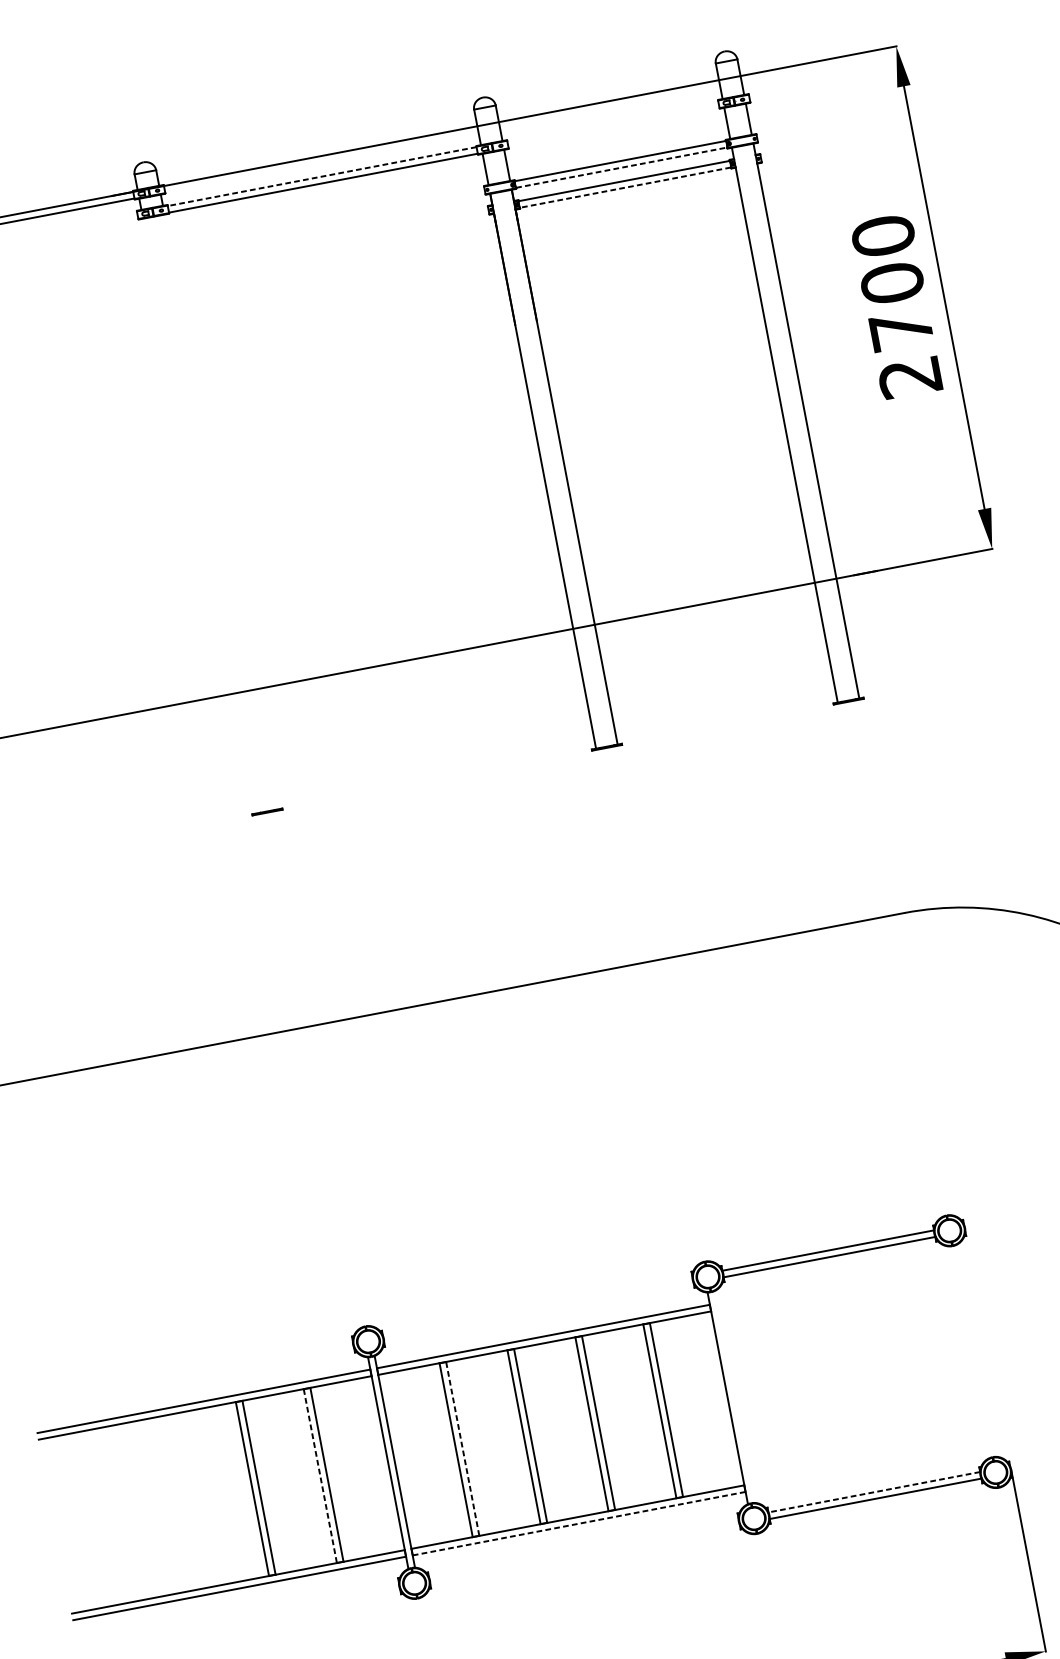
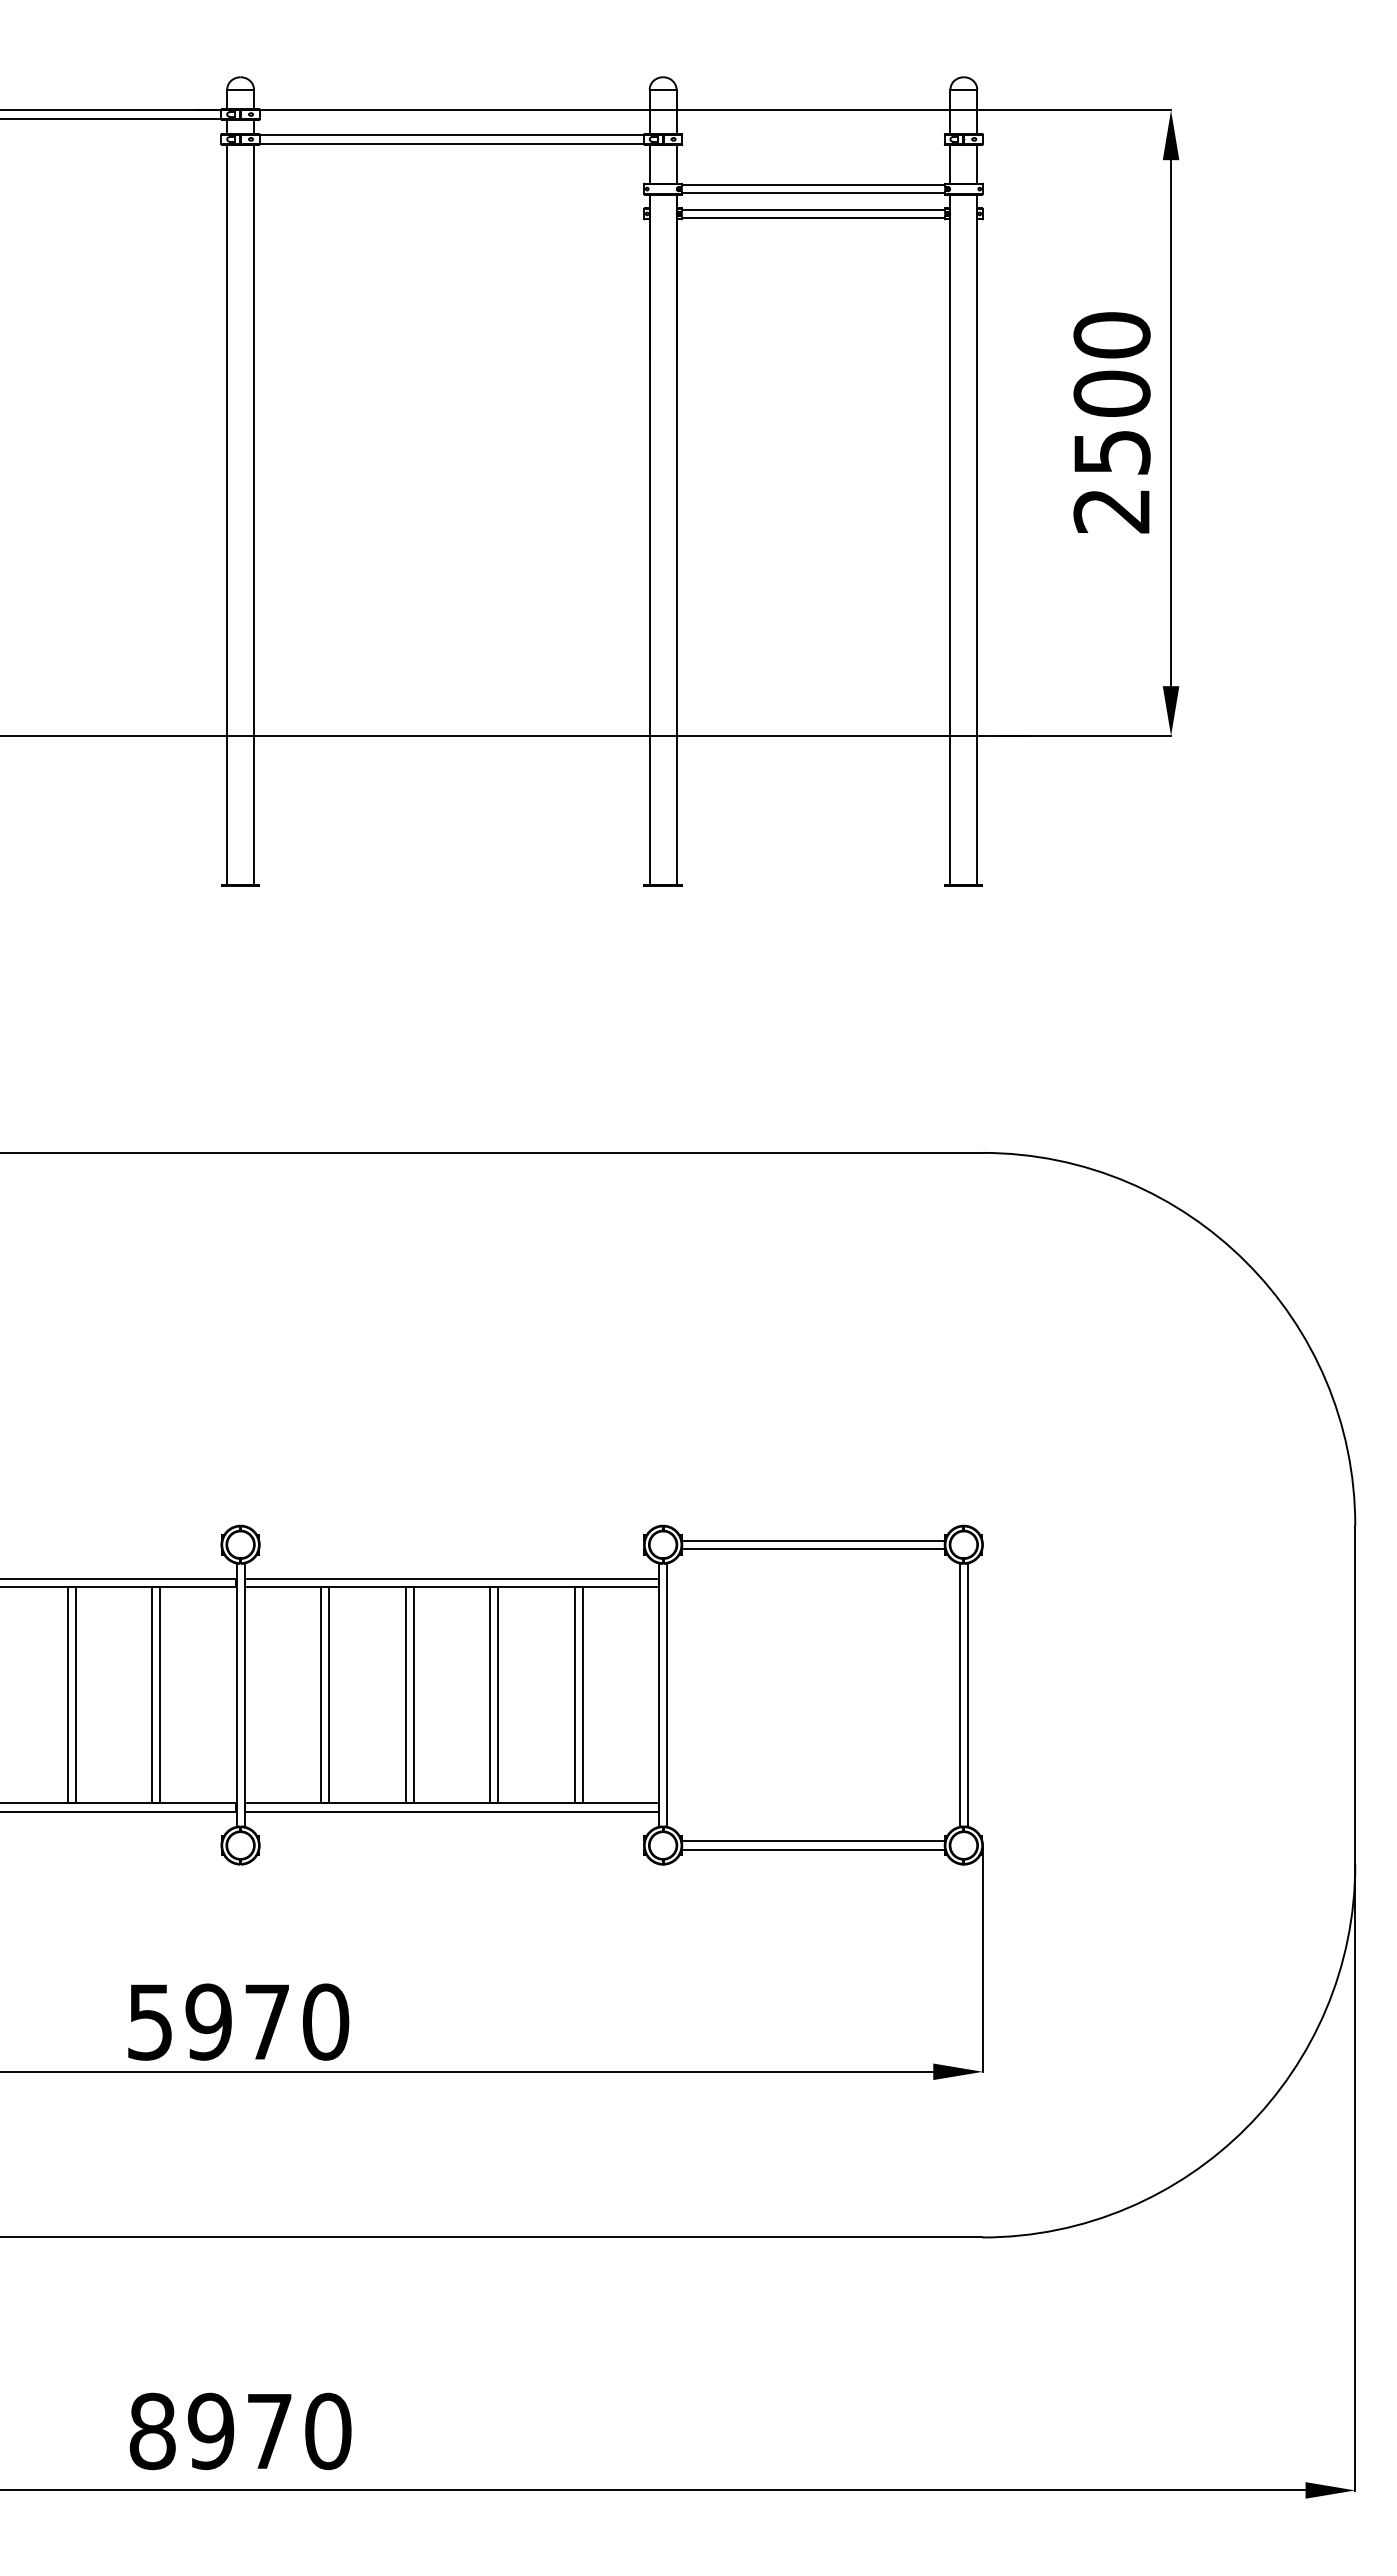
line: (621, 167) -> (813, 193), dashed -> solid
line: (321, 176) -> (451, 135), dashed -> solid
line: (624, 188) -> (812, 218), dashed -> solid
text: (901, 330) -> (1112, 452), 2700 -> 2500
line: (221, 511) -> (254, 514), added
line: (200, 515) -> (227, 514), added
line: (975, 1350) -> (967, 1694), added
line: (969, 1351) -> (959, 1694), added
line: (734, 1396) -> (667, 1694), added
line: (462, 1448) -> (329, 1694), dashed -> solid
line: (320, 1476) -> (152, 1695), dashed -> solid
line: (874, 1492) -> (813, 1841), dashed -> solid
line: (579, 1523) -> (452, 1811), dashed -> solid

